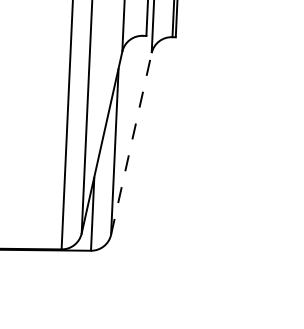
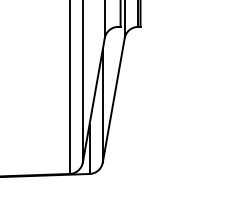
line: (131, 142) -> (113, 99), dashed -> solid

